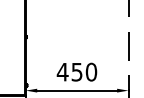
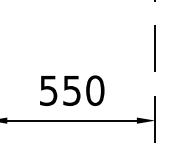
text: (62, 72) -> (48, 91), 450 -> 550

